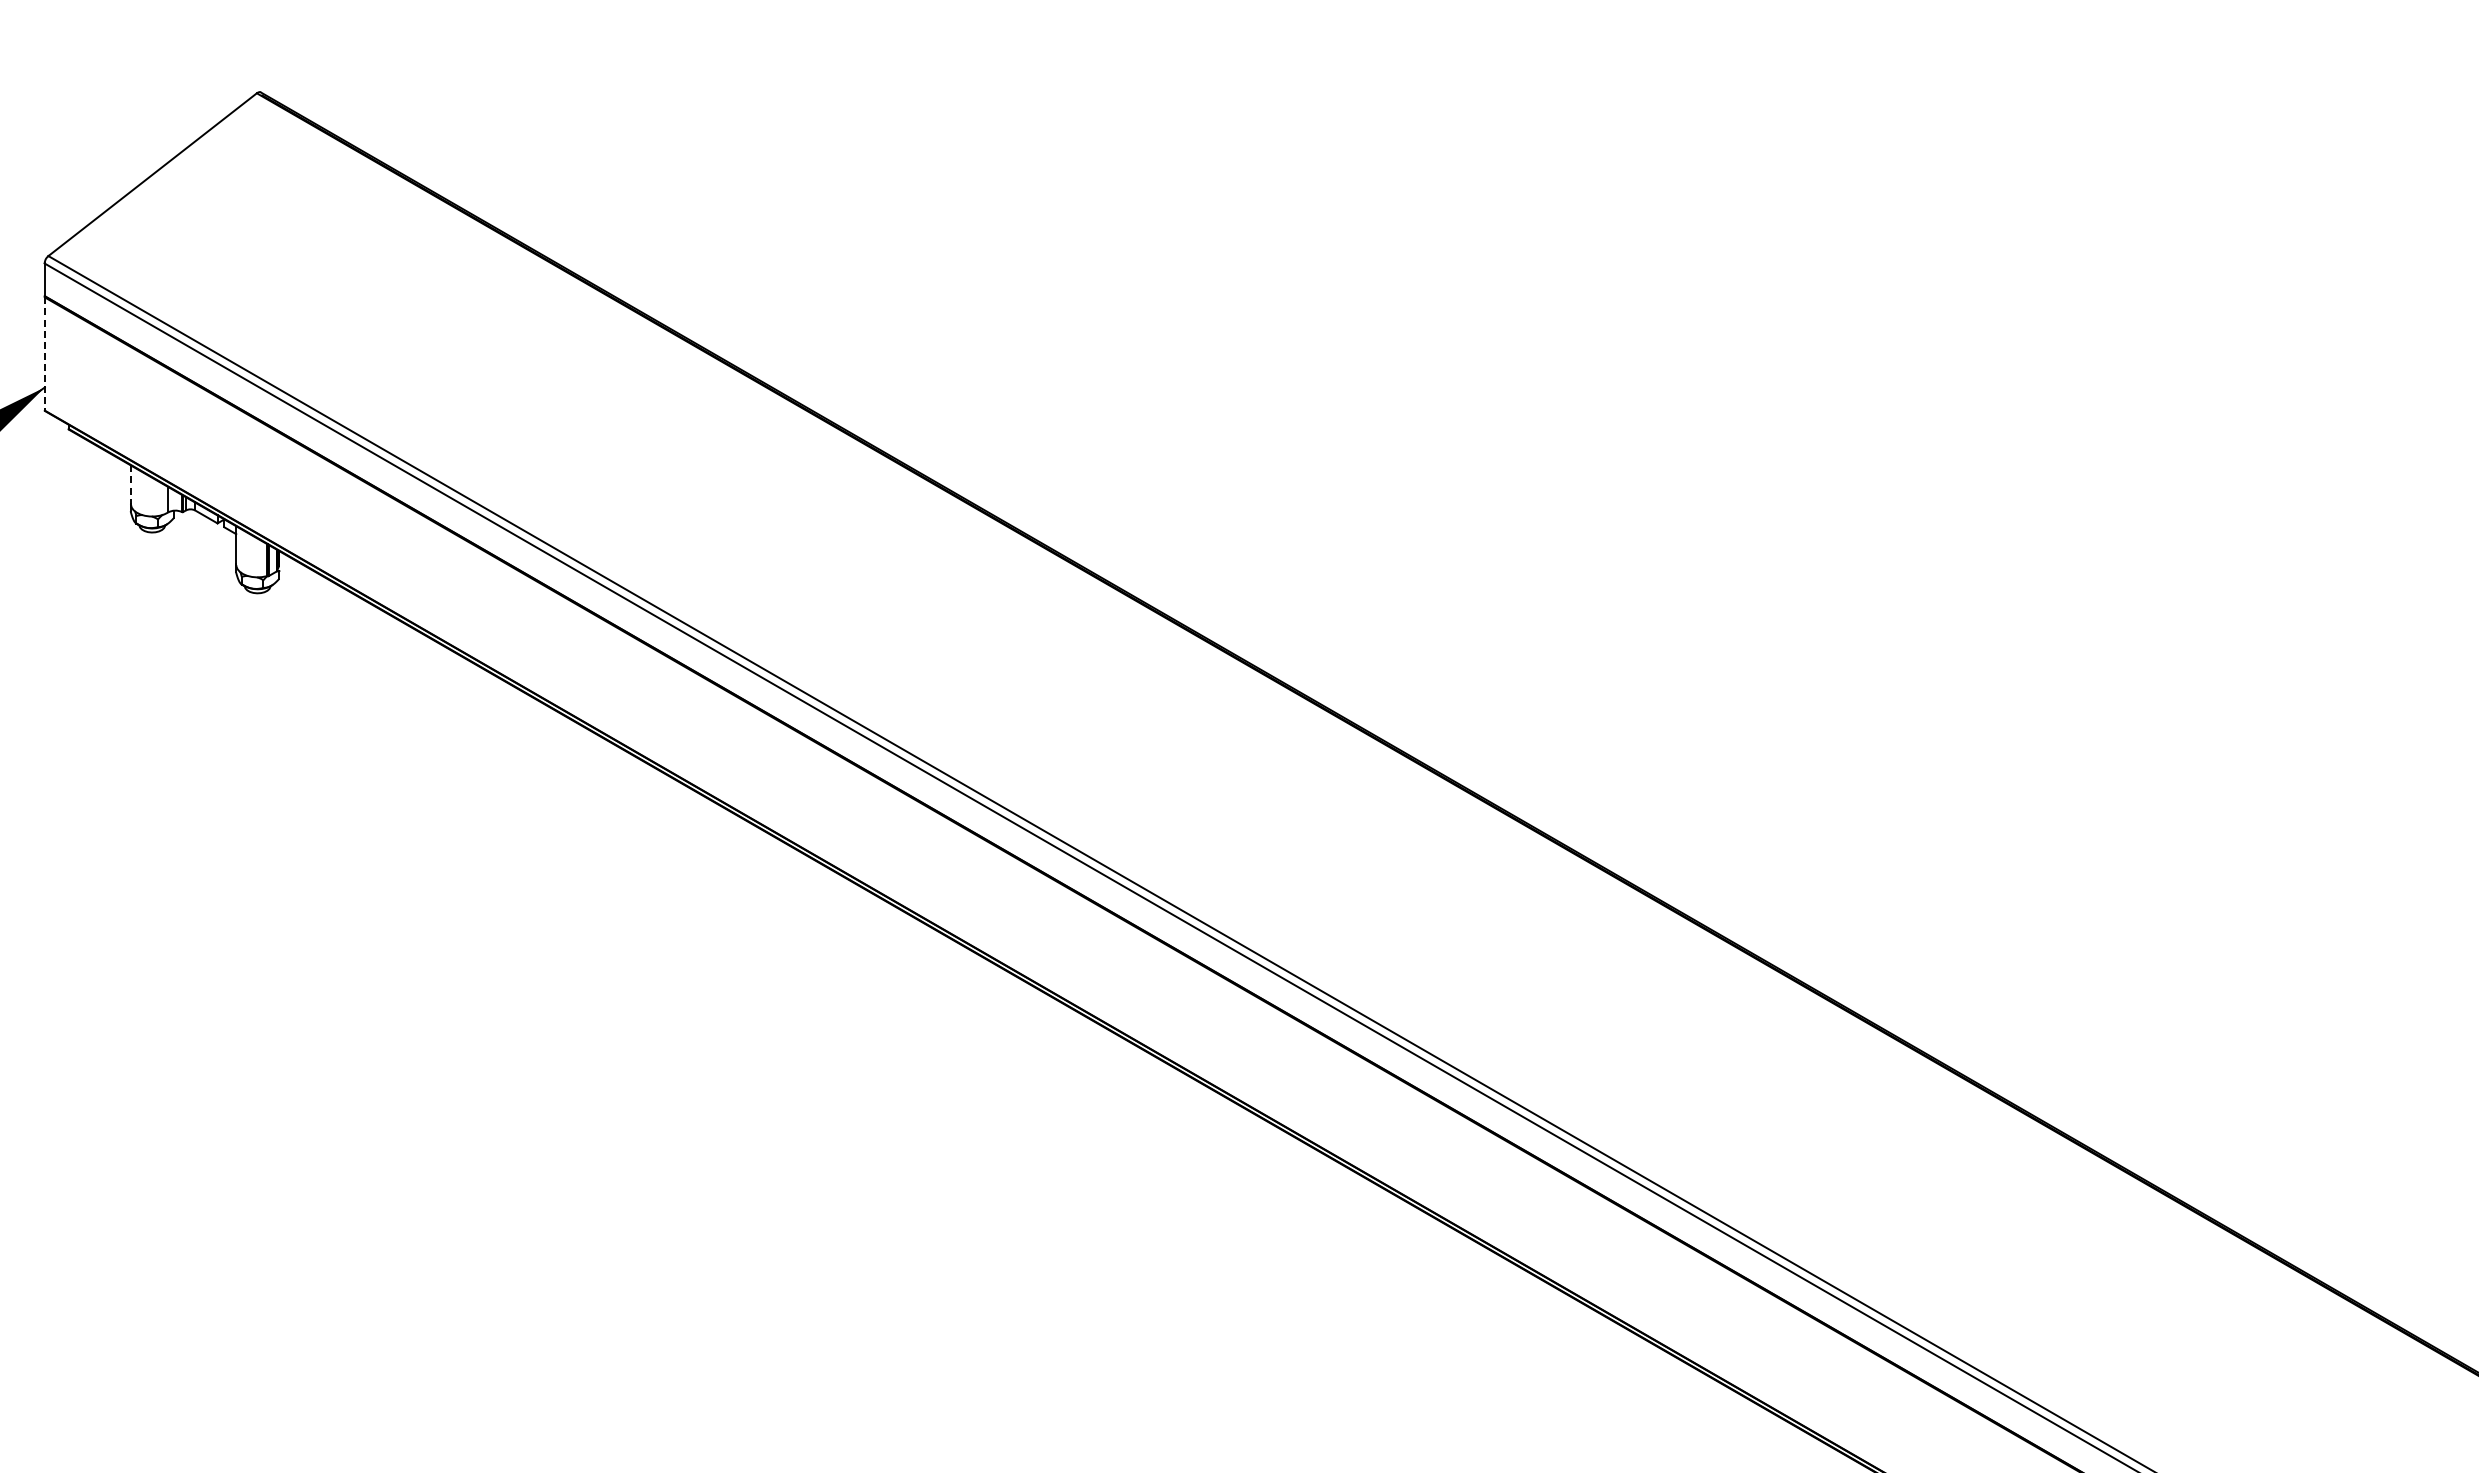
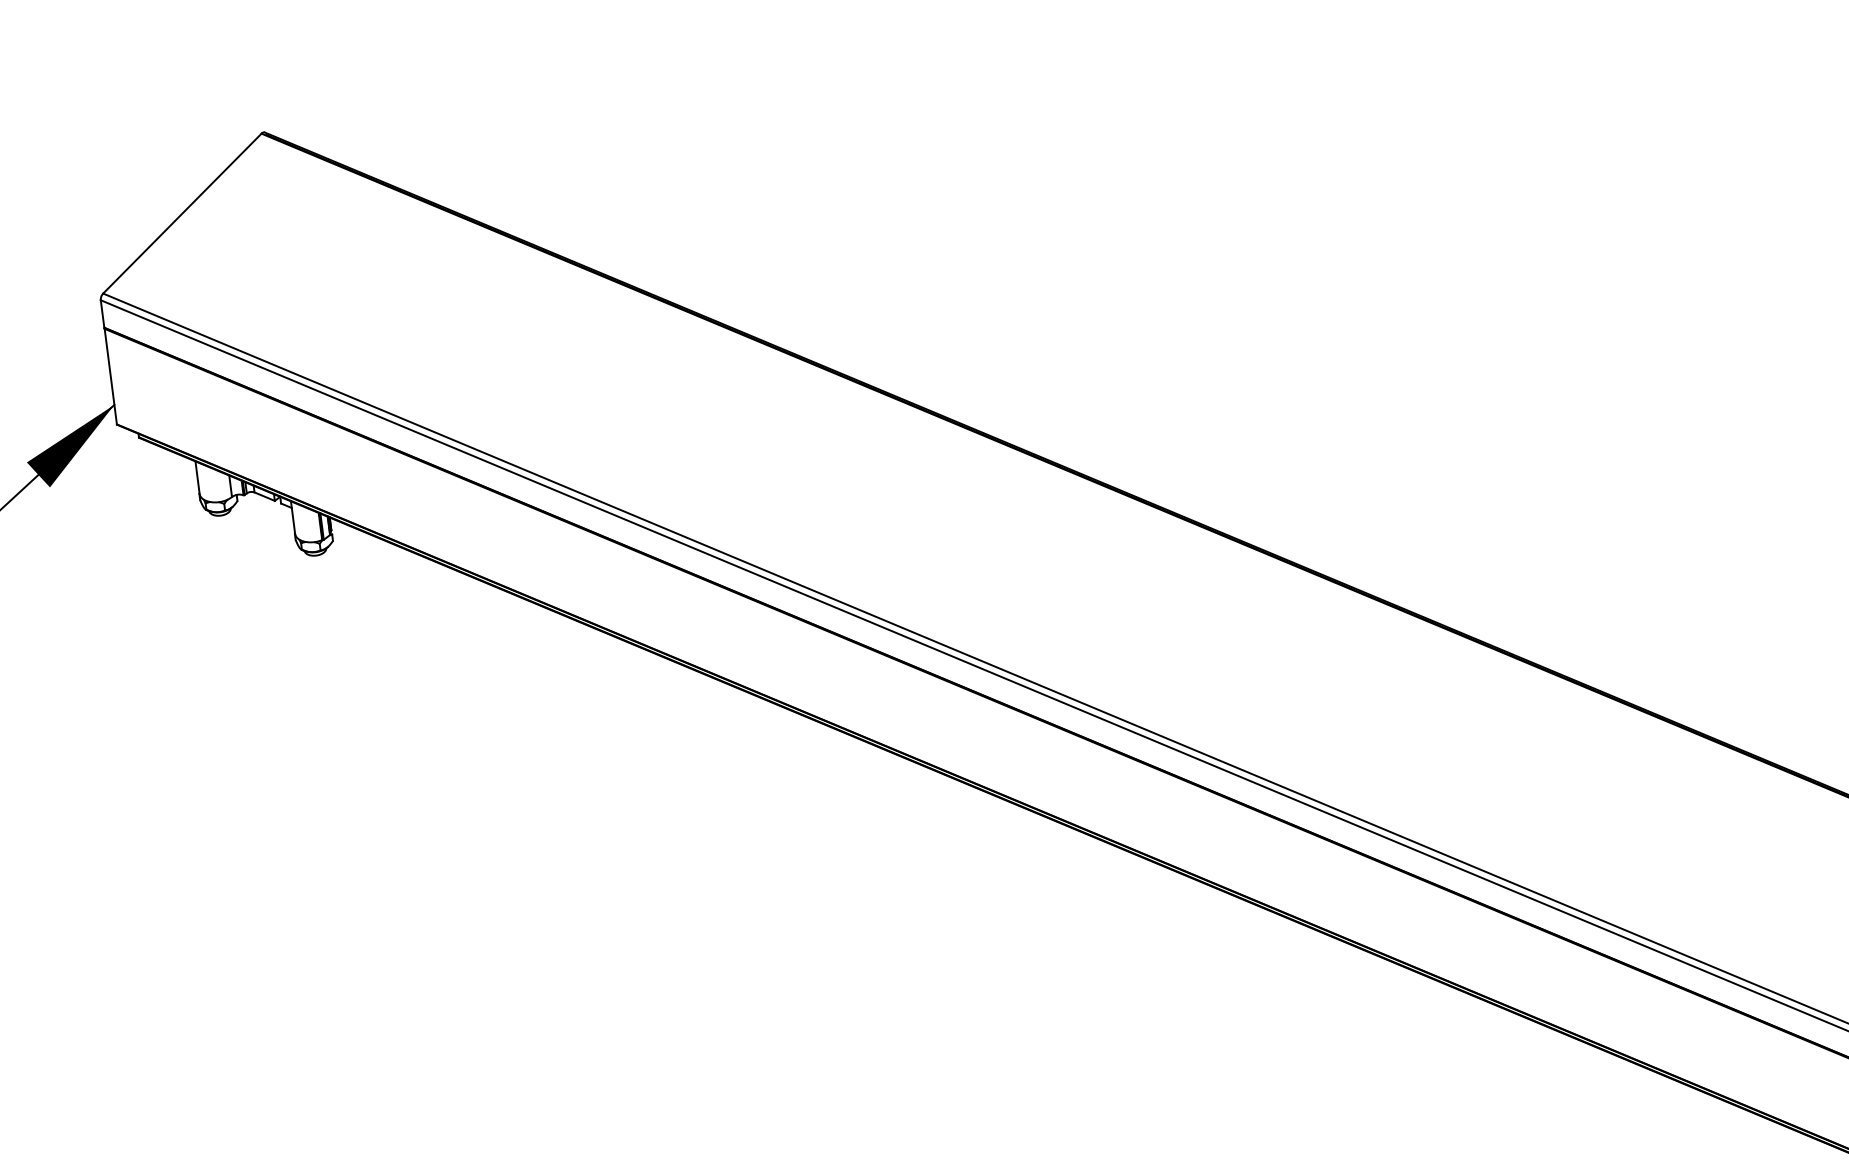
line: (44, 354) -> (110, 377), dashed -> solid
line: (130, 485) -> (197, 478), dashed -> solid

